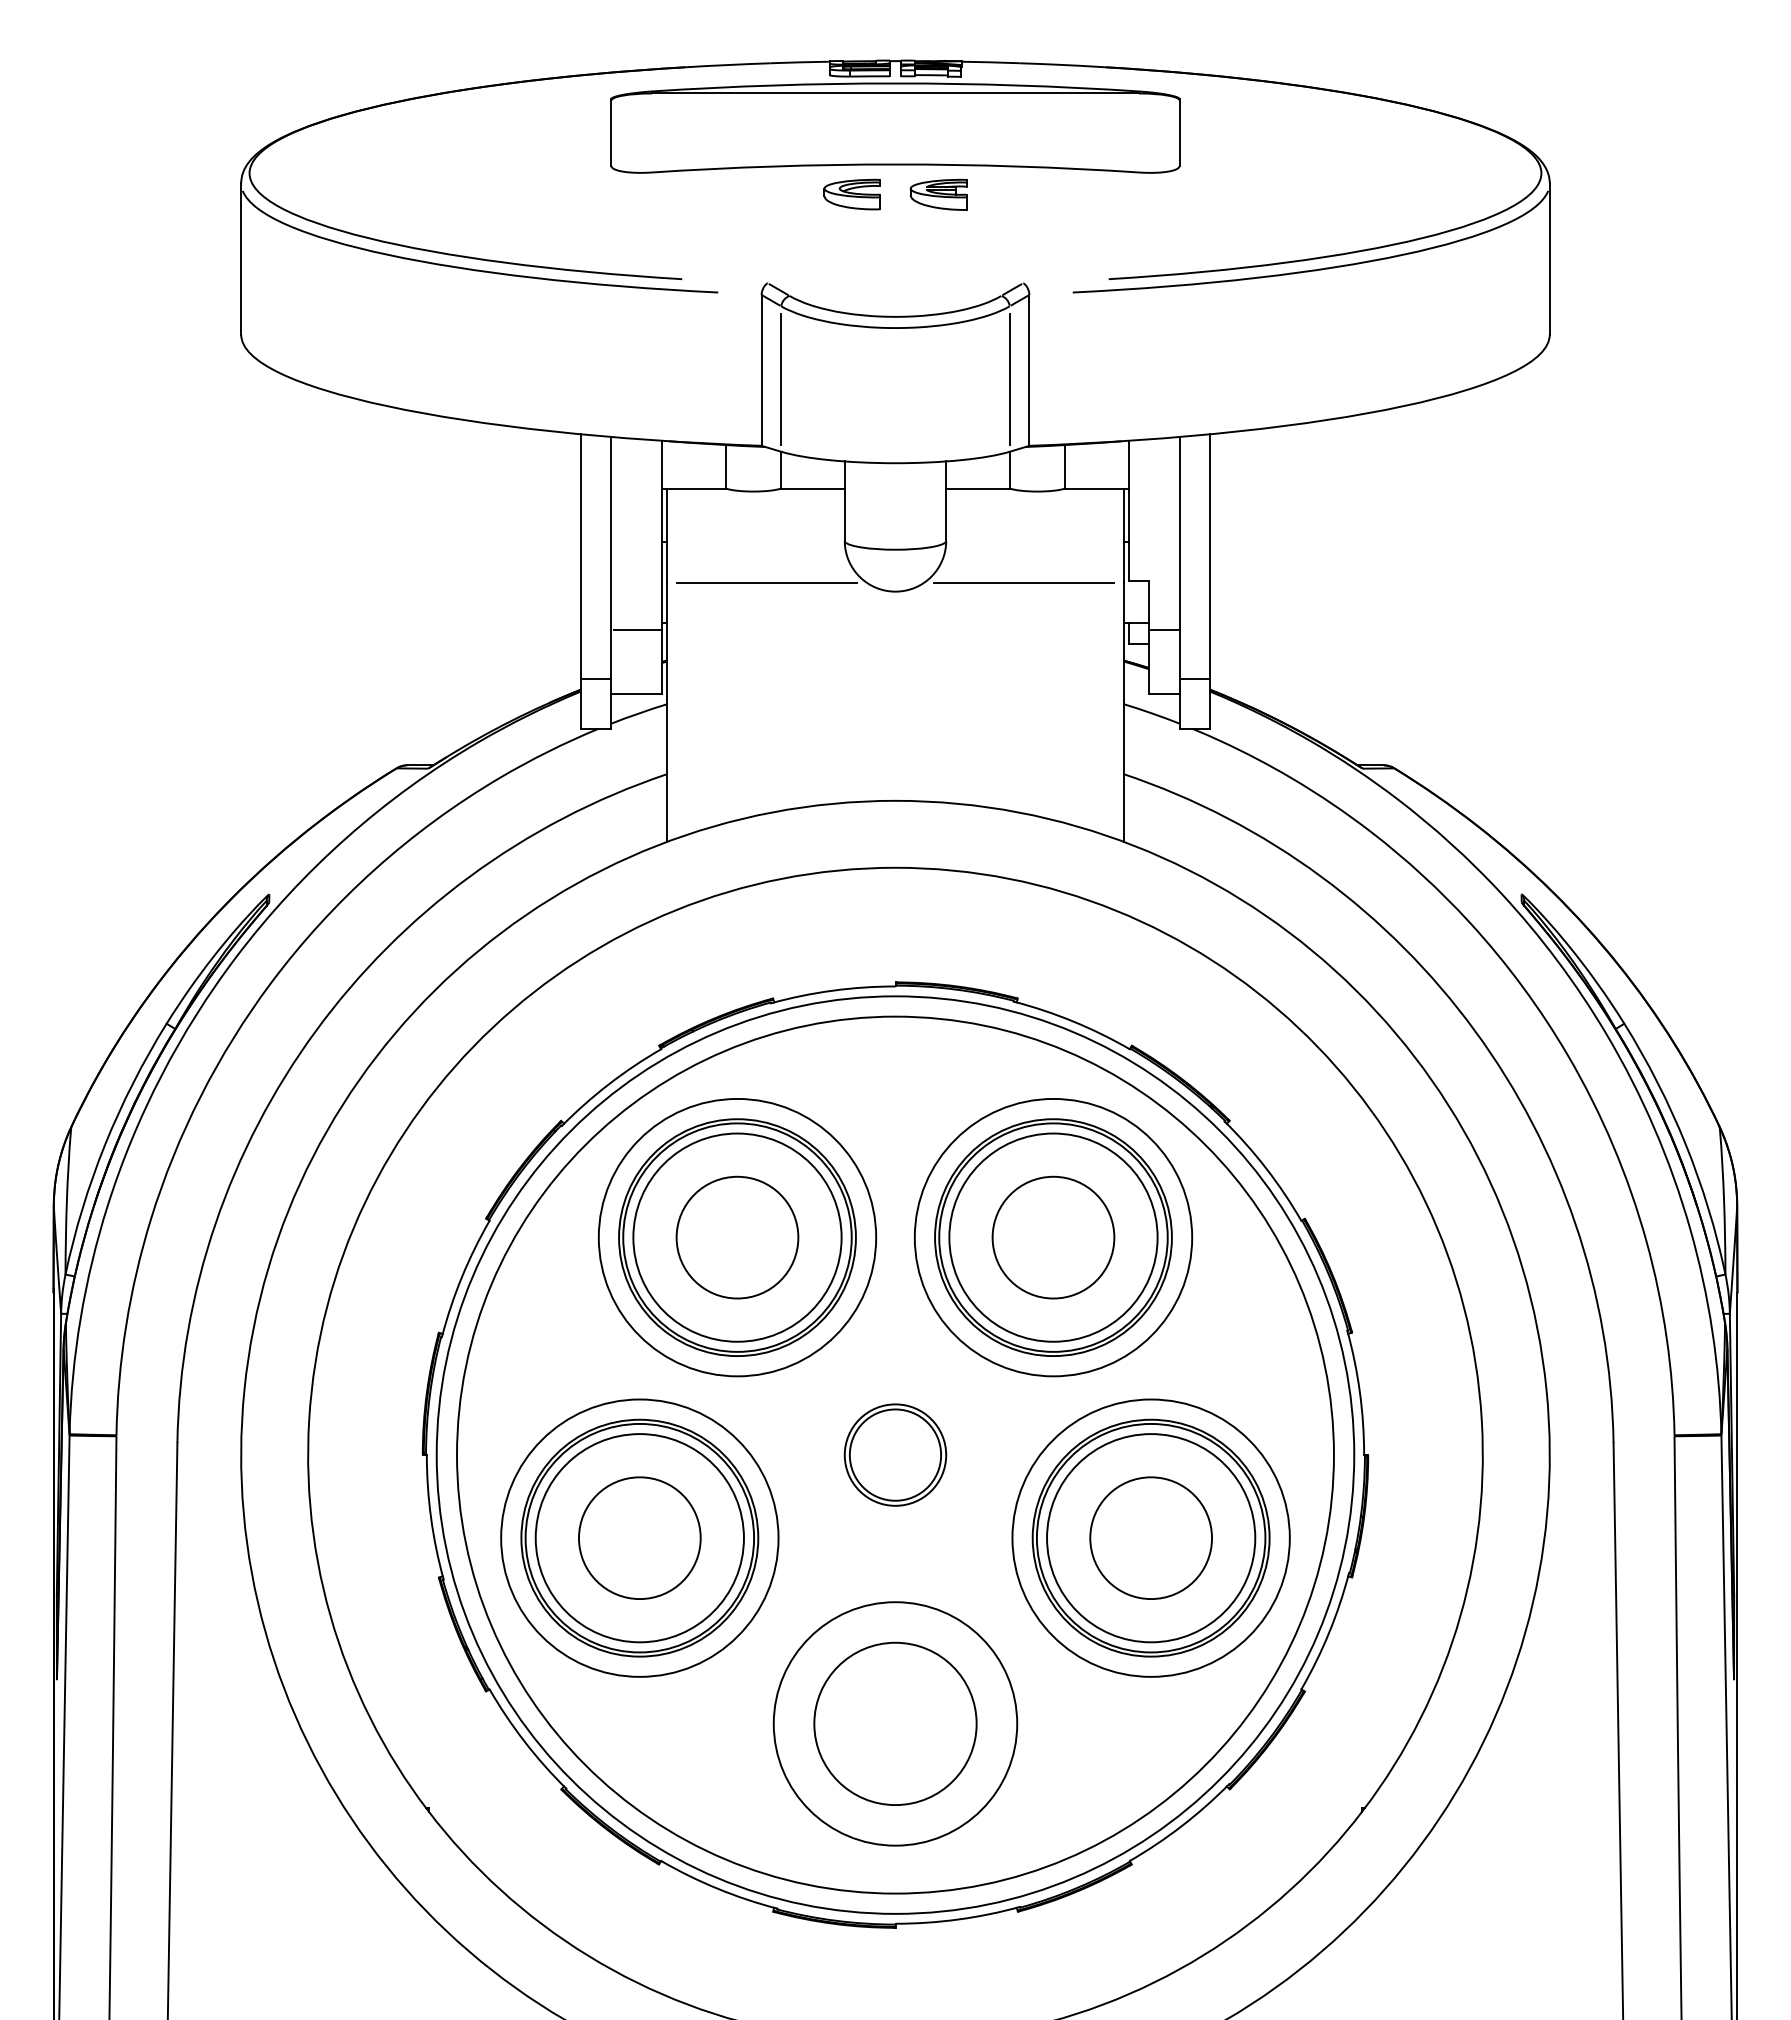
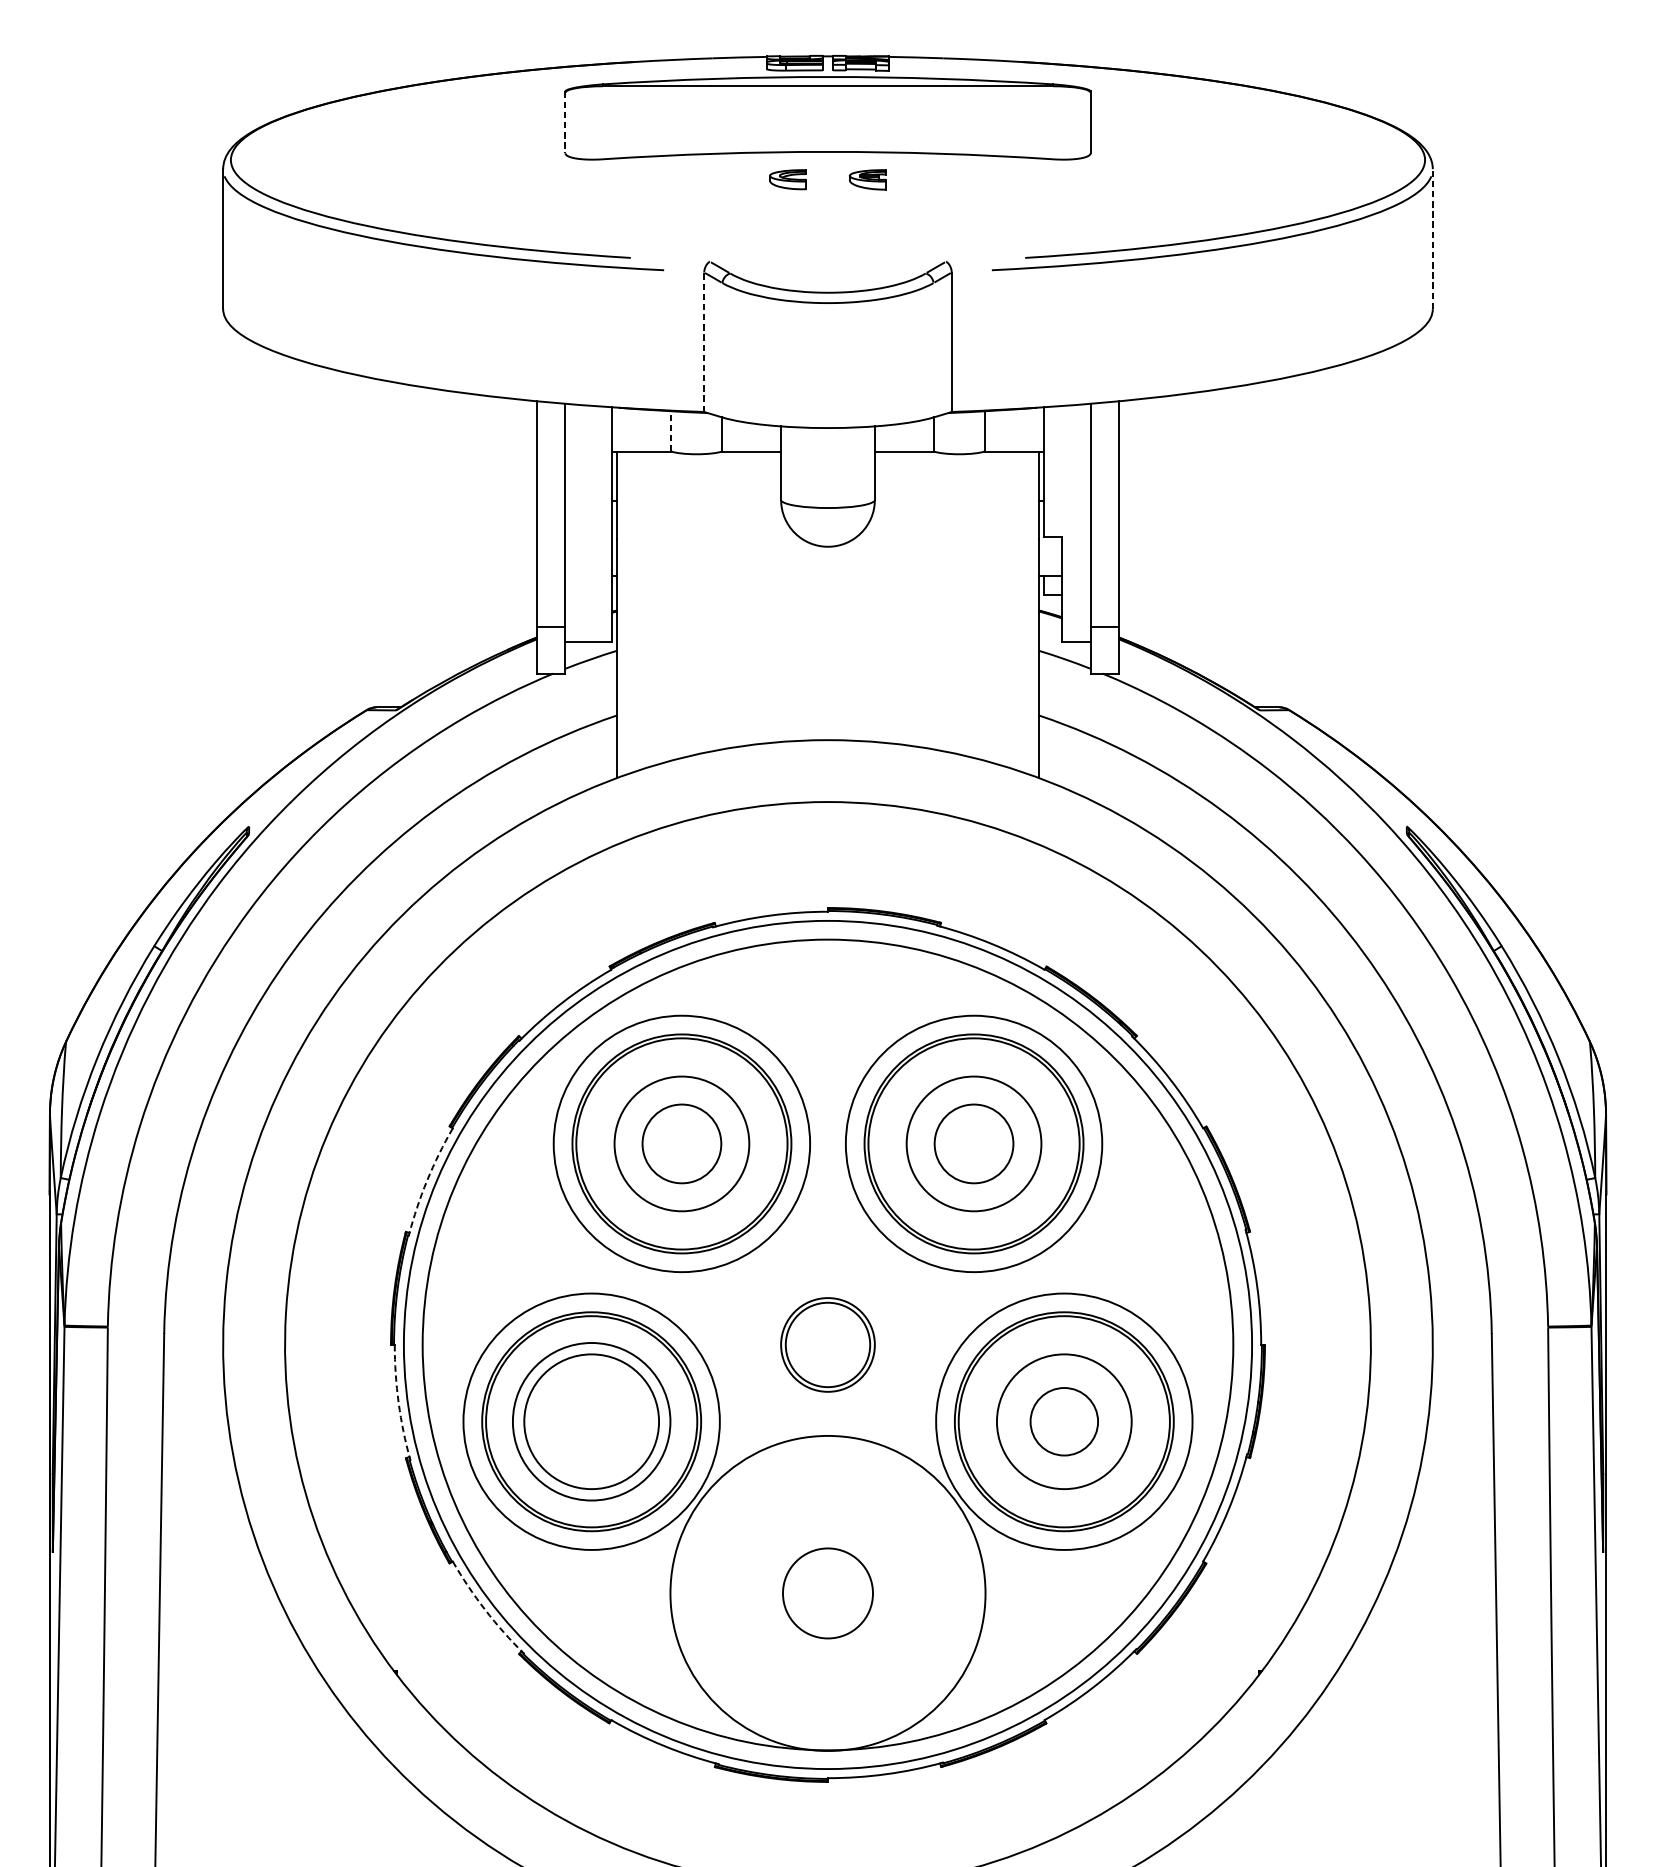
line: (611, 133) -> (565, 123), solid -> dashed
part: (851, 194) -> (787, 179), size x0.7
part: (938, 194) -> (867, 179), size x0.7
line: (1549, 258) -> (1432, 238), solid -> dashed
line: (761, 369) -> (704, 341), solid -> dashed
line: (781, 378) -> (722, 349), removed
line: (1009, 378) -> (933, 349), removed
line: (726, 466) -> (671, 431), solid -> dashed
line: (766, 582) -> (708, 538), removed
line: (1023, 582) -> (946, 538), removed
line: (636, 629) -> (588, 581), removed
line: (1164, 629) -> (1076, 581), removed
circle: (737, 1237) -> (681, 1143), size x0.7
circle: (737, 1237) -> (681, 1143), size x0.7
circle: (1053, 1237) -> (974, 1143), size x0.7
circle: (1053, 1237) -> (974, 1143), size x0.7
arc: (461, 1277) -> (426, 1180), solid -> dashed
arc: (431, 1517) -> (399, 1402), solid -> dashed
circle: (639, 1538) -> (591, 1422), size x0.7
circle: (639, 1538) -> (591, 1422), size x1.4
circle: (1151, 1538) -> (1064, 1422), size x0.6
circle: (1151, 1538) -> (1064, 1422), size x0.7
circle: (895, 1723) -> (828, 1593), size x0.6
circle: (895, 1723) -> (828, 1593), size x1.4
arc: (524, 1741) -> (485, 1609), solid -> dashed

